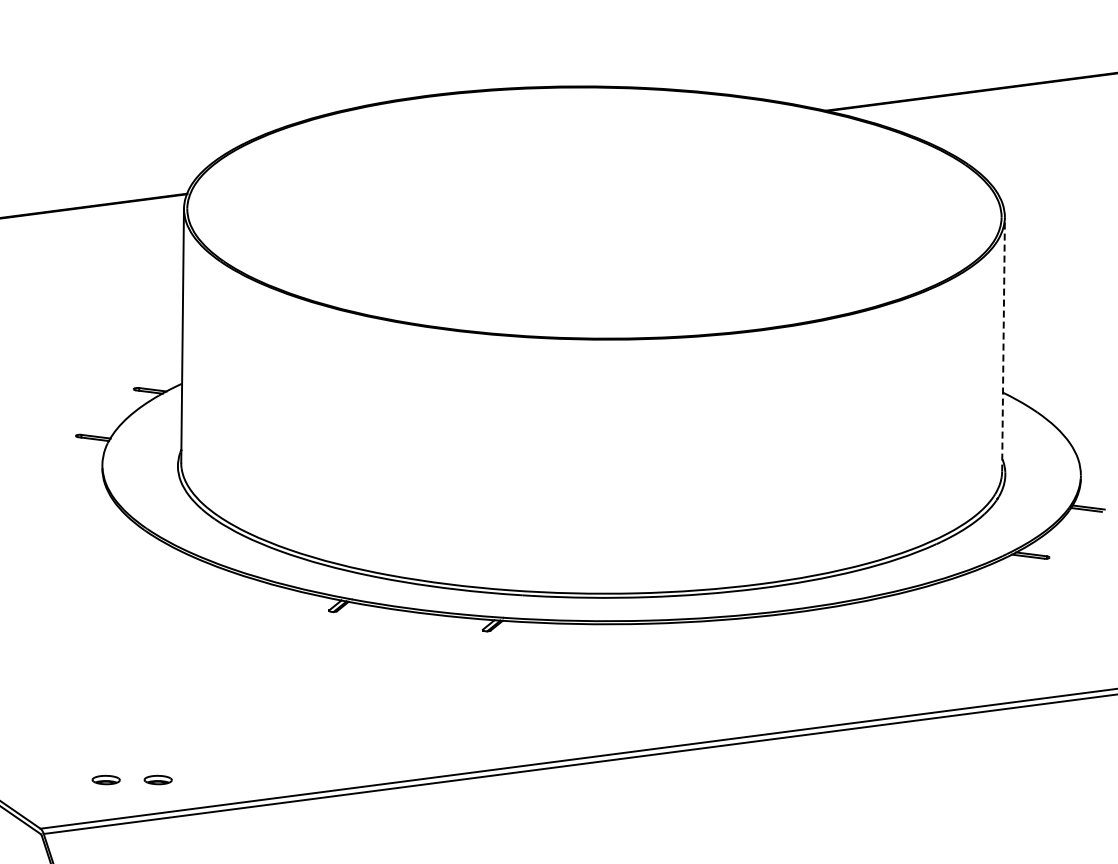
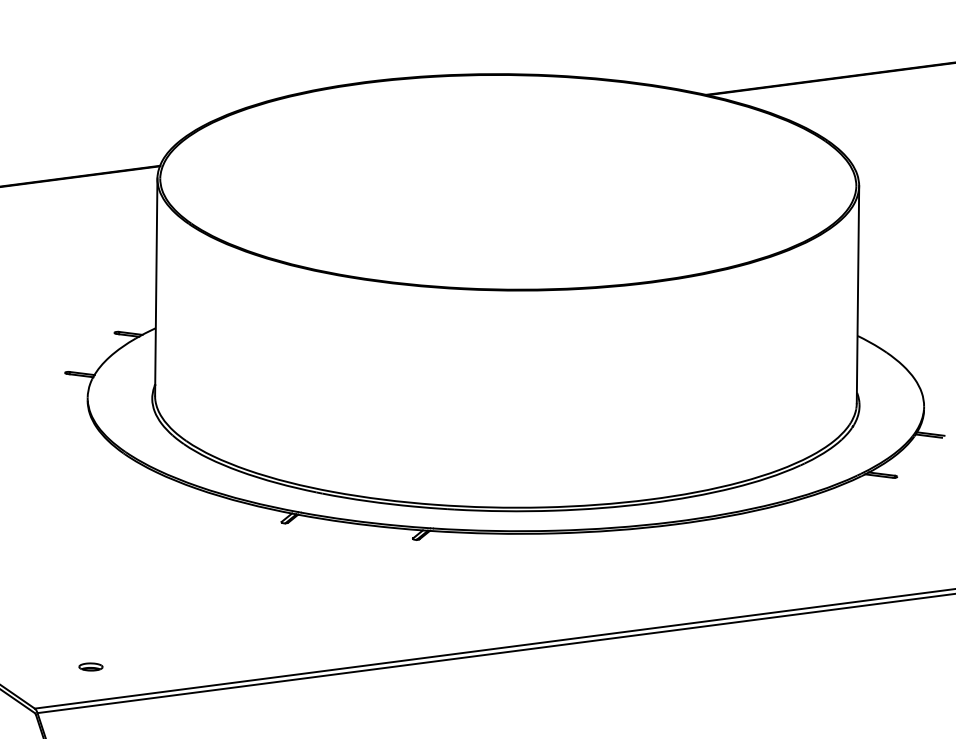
line: (1003, 344) -> (857, 294), dashed -> solid
part: (157, 779) -> (134, 666), removed

